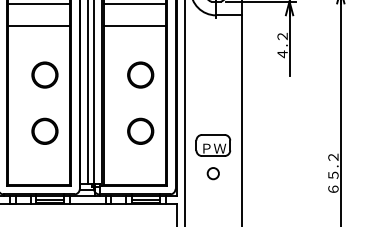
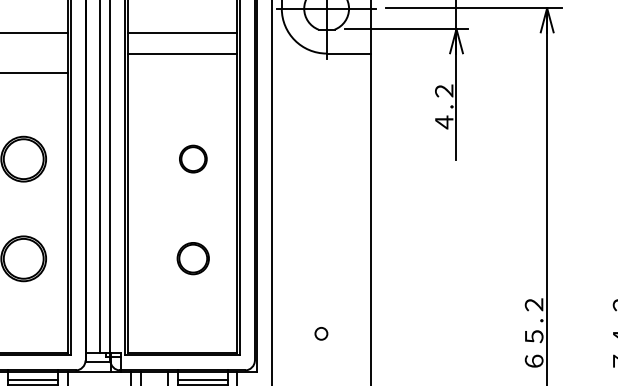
line: (134, 26) -> (182, 53), moved
part: (140, 74) -> (192, 158), size x0.6
part: (140, 130) -> (192, 257), size x0.7
part: (213, 145) -> (321, 283), removed
circle: (212, 173) -> (320, 333), size x0.6

